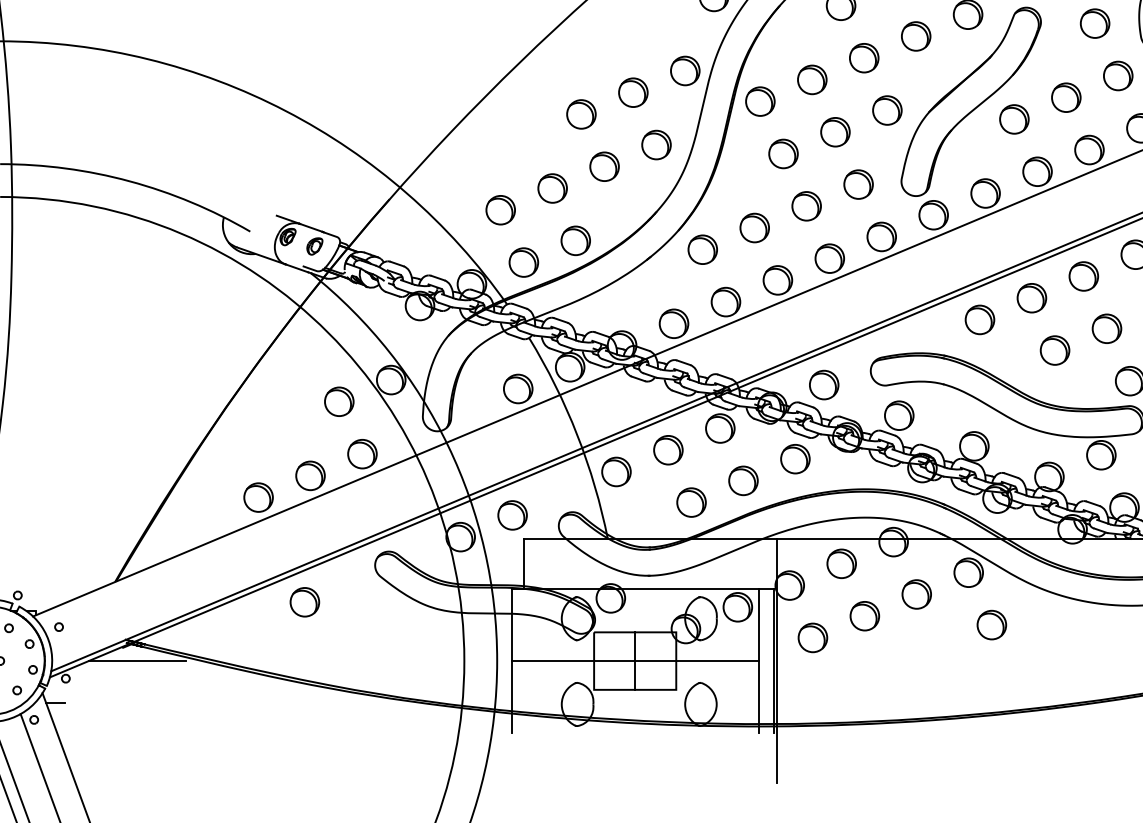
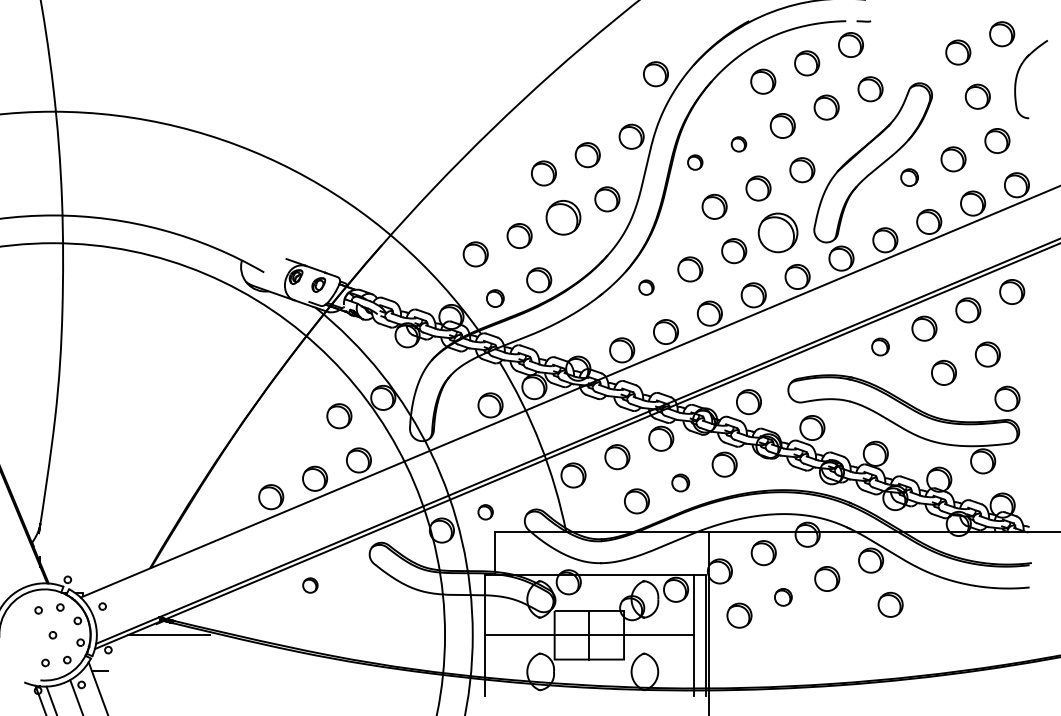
part: (811, 80) -> (738, 144), size x0.6
part: (760, 101) -> (695, 162), size x0.6
part: (1014, 119) -> (909, 177), size x0.7
part: (604, 166) -> (563, 217), size x1.4
part: (857, 184) -> (777, 232), size x1.6
part: (702, 249) -> (646, 287), size x0.6
part: (524, 262) -> (495, 298), size x0.7
part: (979, 319) -> (880, 346), size x0.7
part: (743, 480) -> (680, 482), size x0.7
part: (512, 515) -> (485, 512), size x0.6
part: (305, 602) -> (310, 585), size x0.6
part: (865, 616) -> (783, 597), size x0.7

